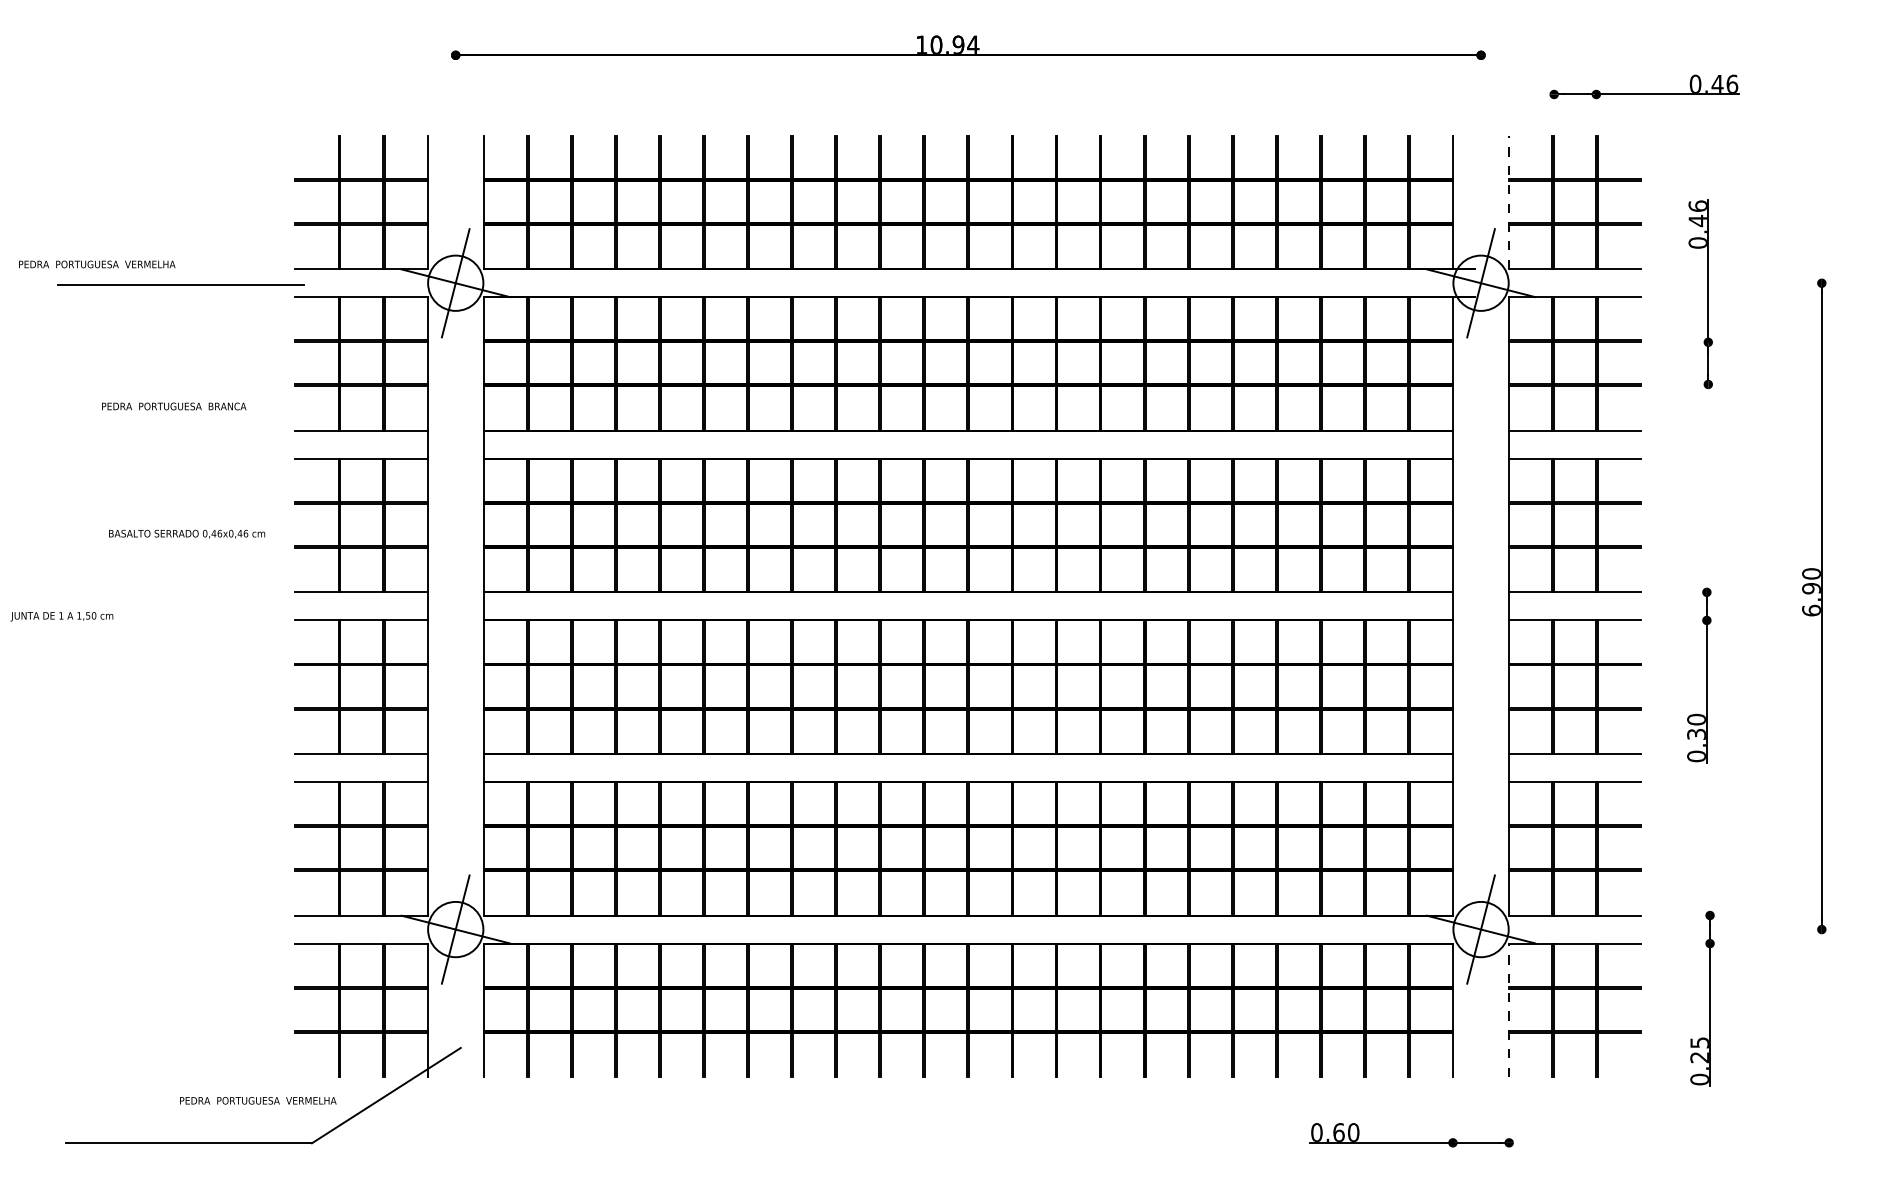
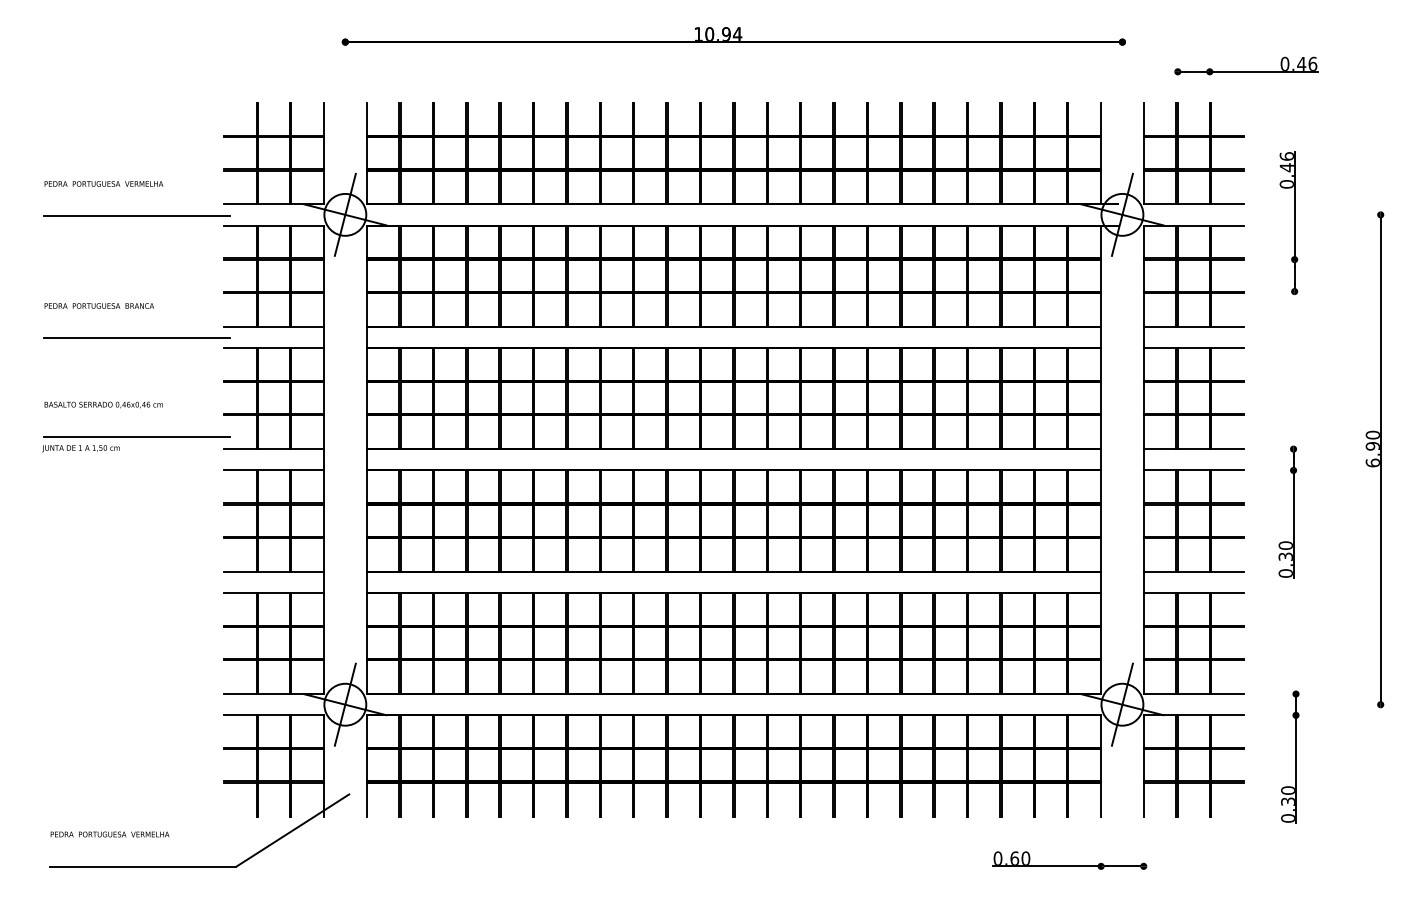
line: (1509, 202) -> (1143, 153), dashed -> solid
text: (97, 264) -> (104, 183), moved
text: (174, 406) -> (99, 306), moved
line: (180, 445) -> (136, 337), added
text: (187, 533) -> (104, 404), moved
line: (180, 576) -> (136, 437), added
text: (61, 616) -> (80, 448), moved
line: (1509, 1010) -> (1143, 766), dashed -> solid
text: (1699, 1050) -> (1287, 796), 0.25 -> 0.30
text: (258, 1100) -> (110, 834), moved

